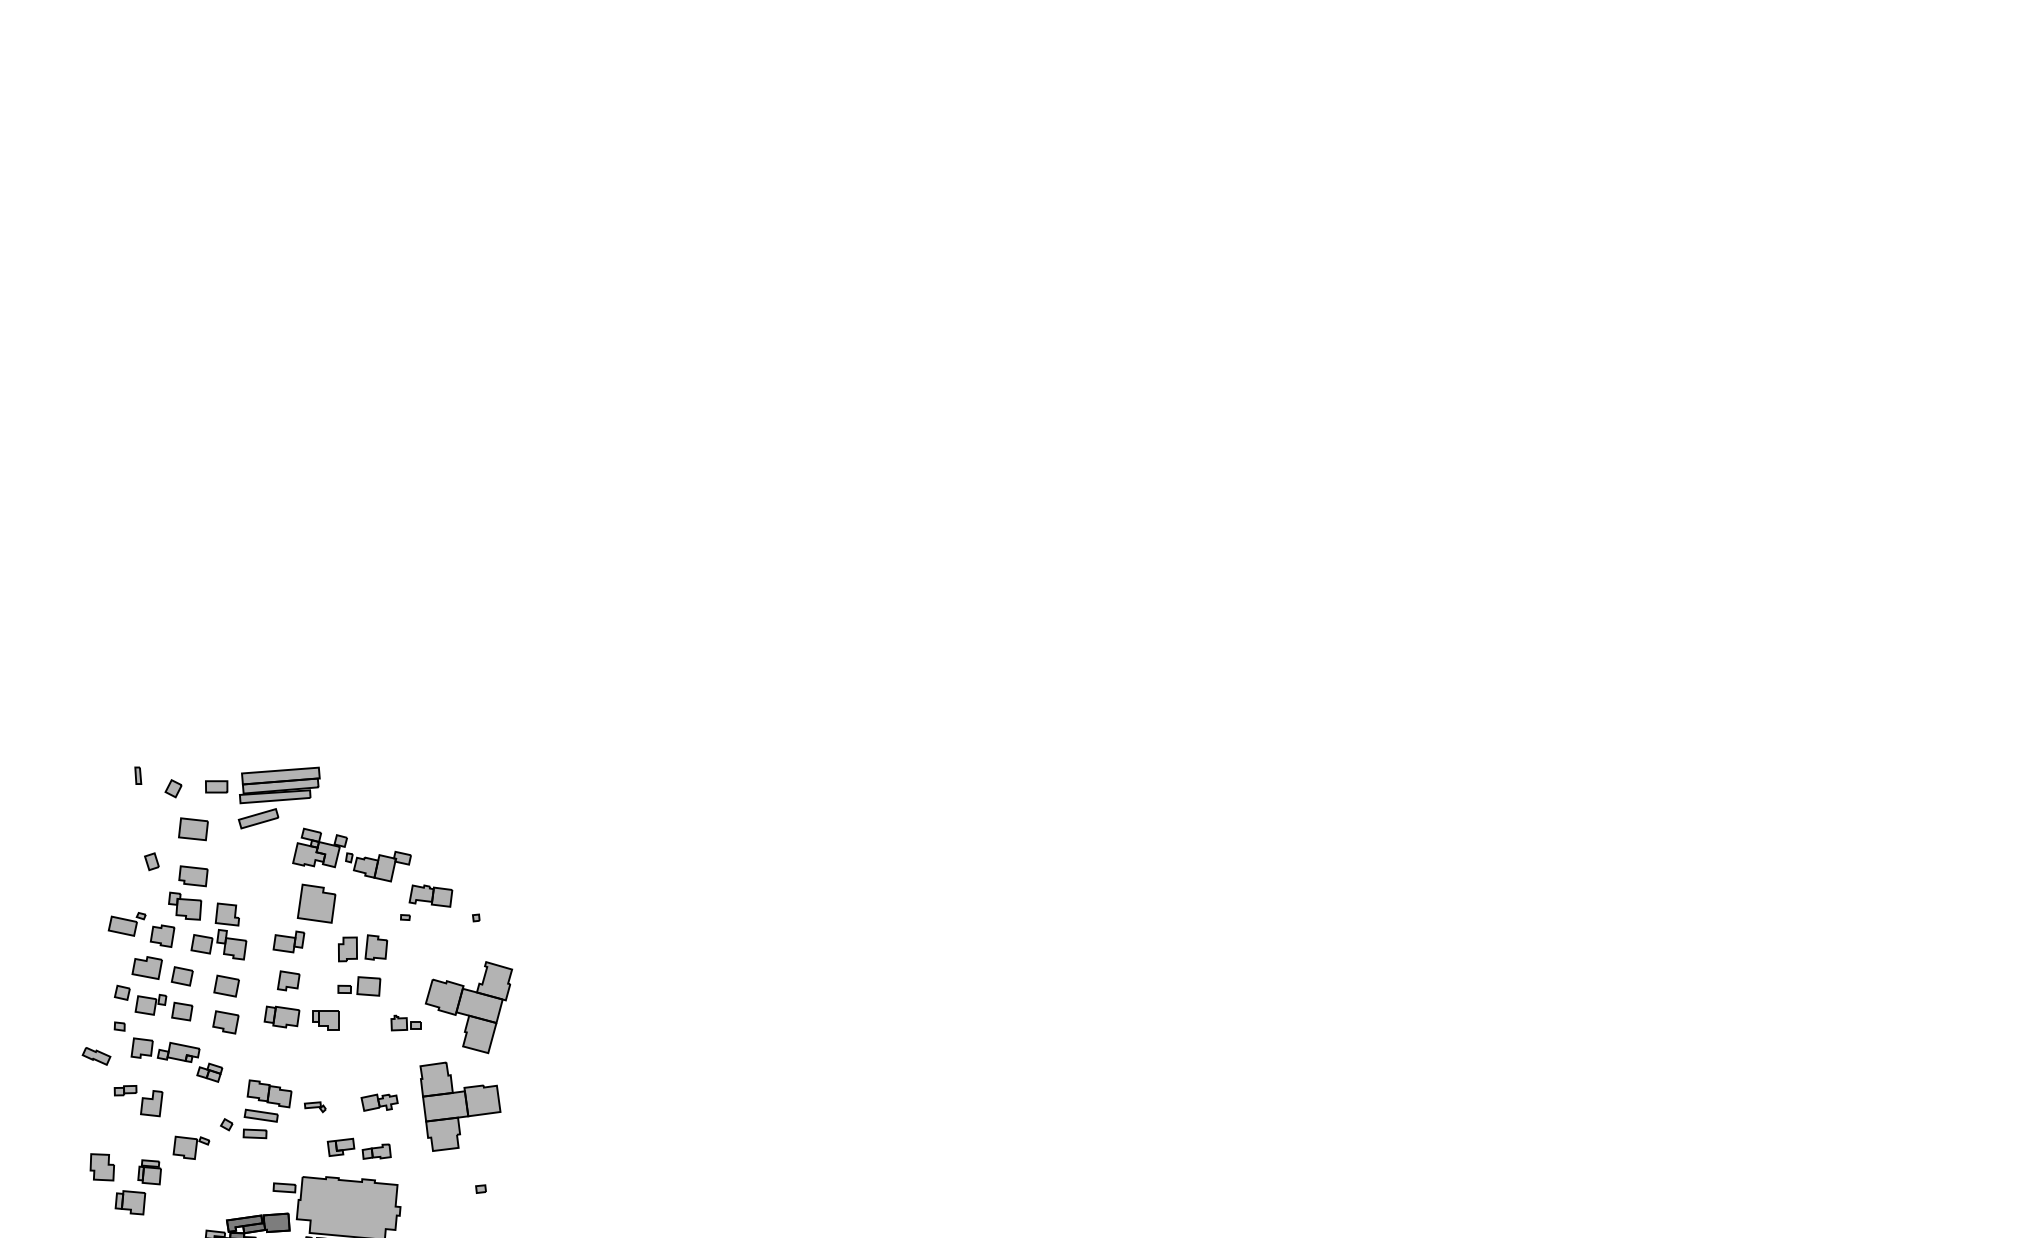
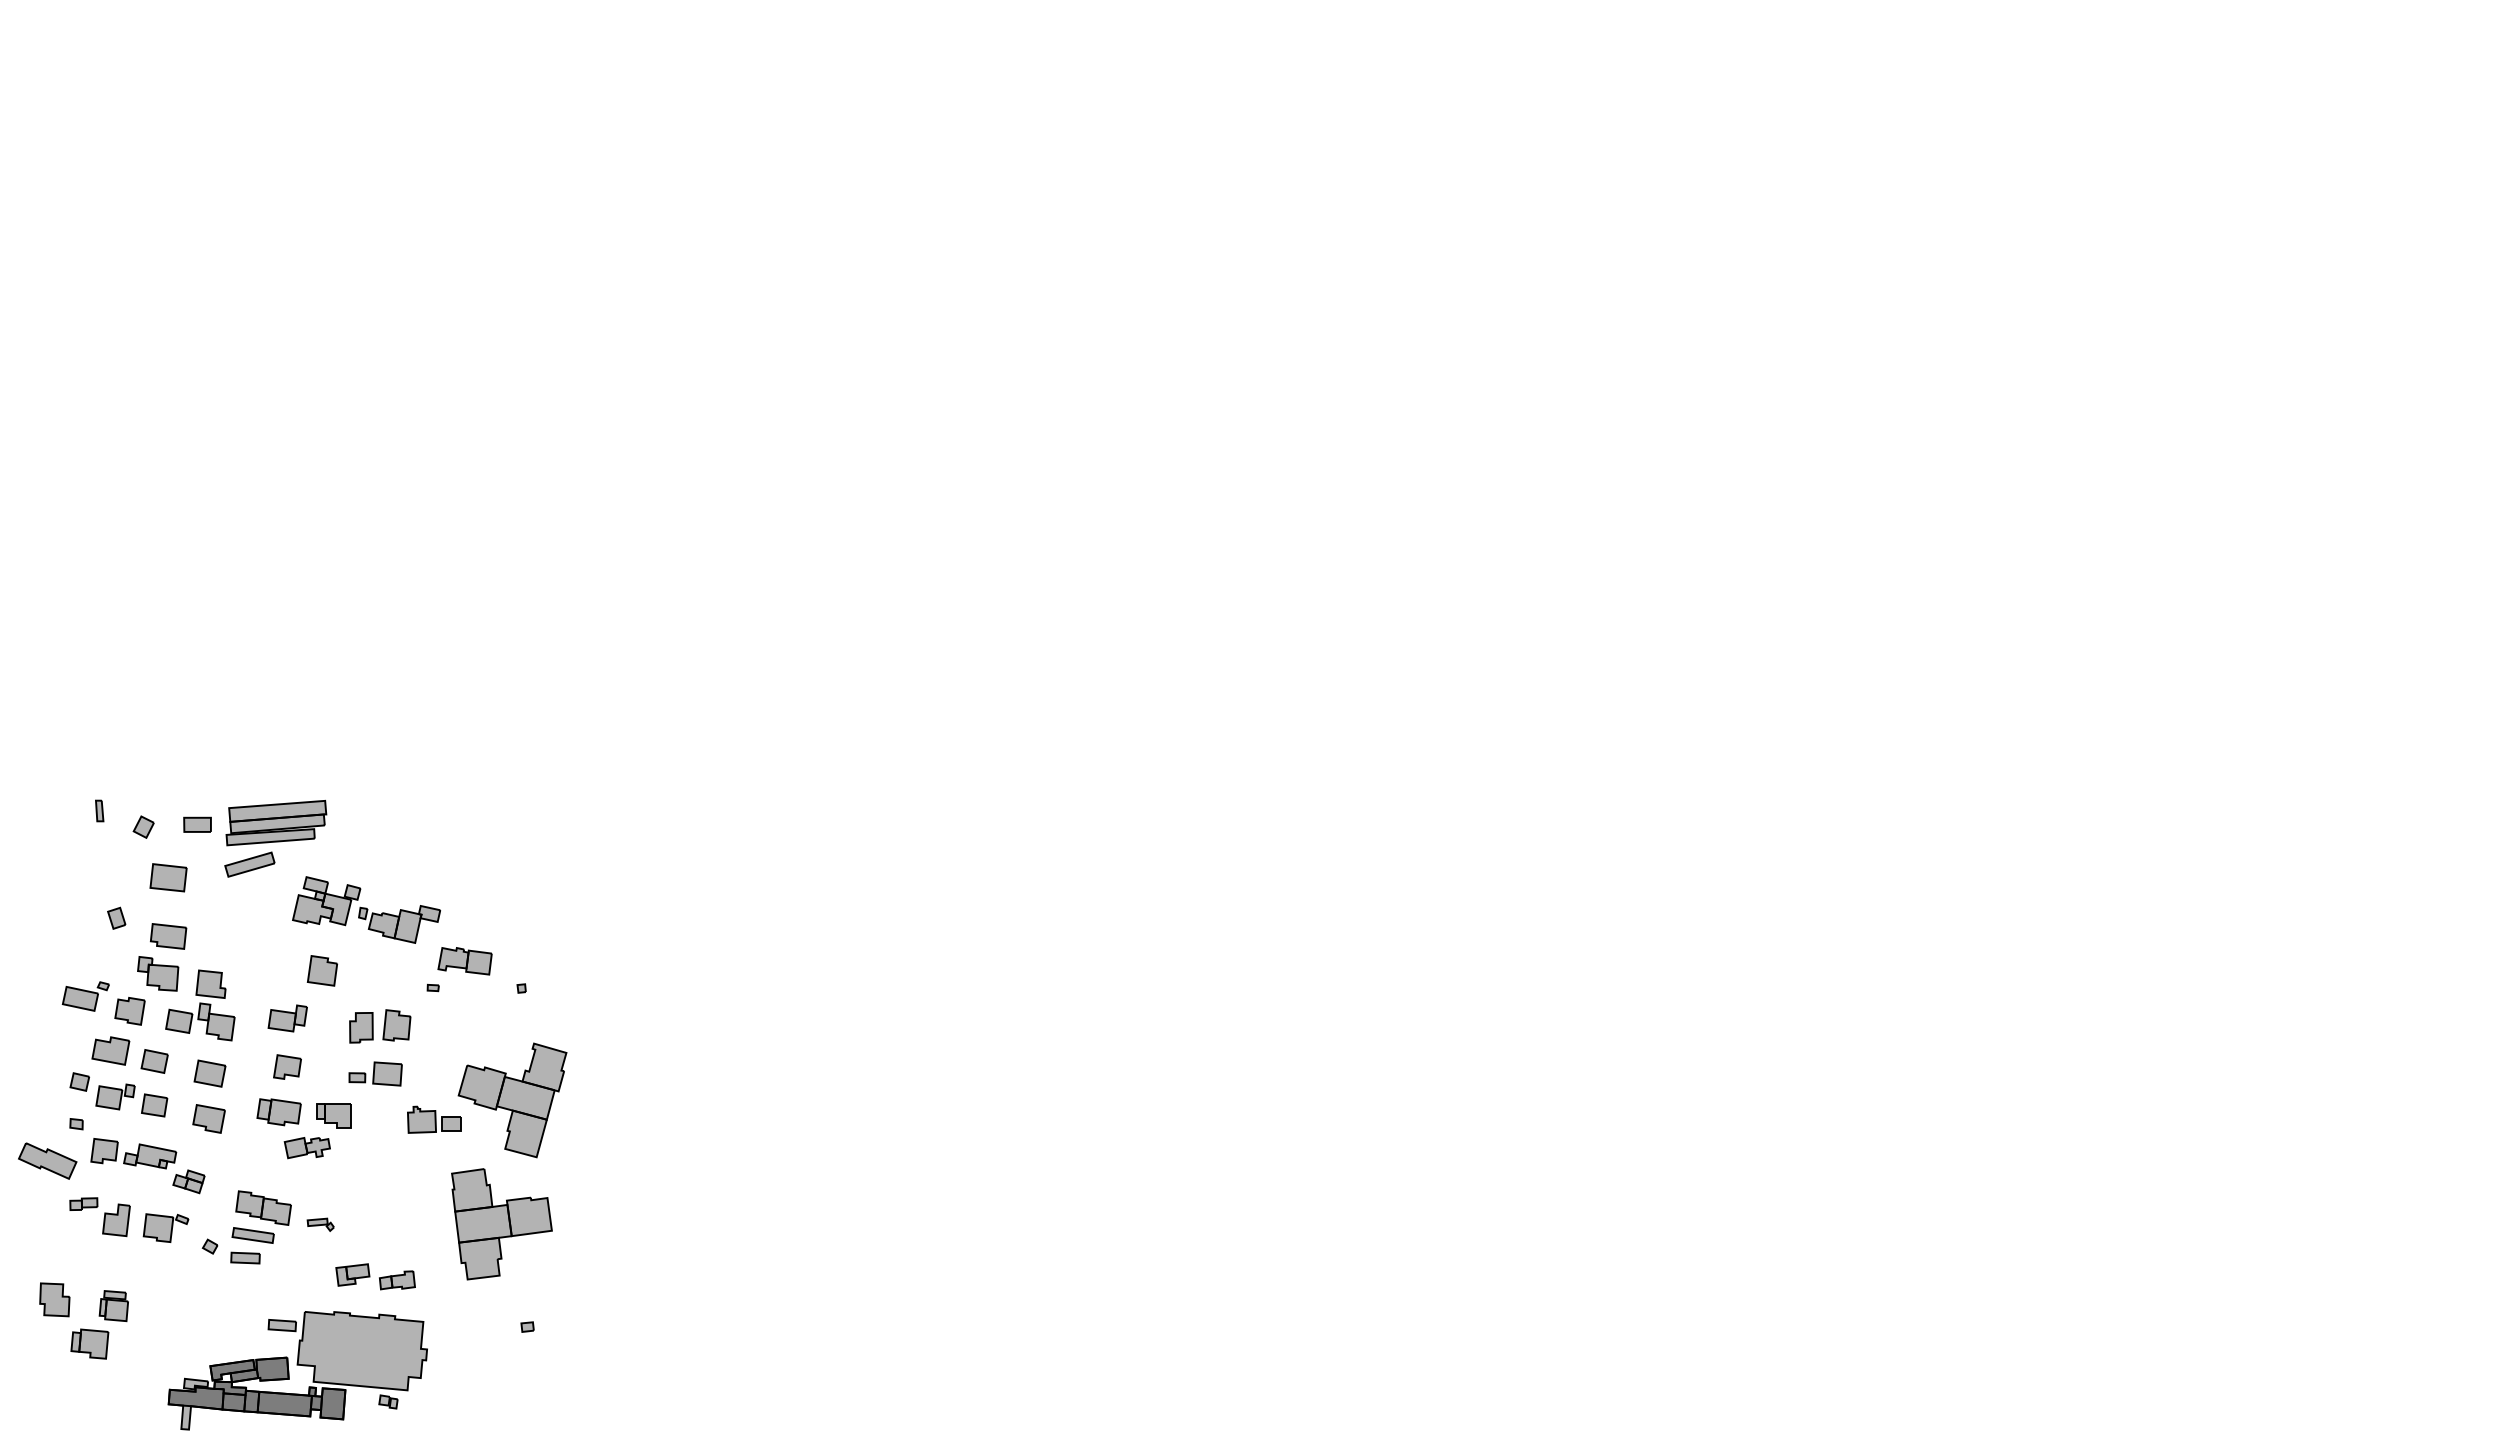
part: (316, 903) -> (322, 970), size x0.62
part: (405, 1022) -> (433, 1119), size x1.43
part: (96, 1056) -> (47, 1161), size x1.67
part: (379, 1102) -> (307, 1147), moved
part: (191, 1147) -> (166, 1227), moved

